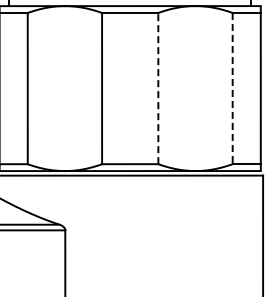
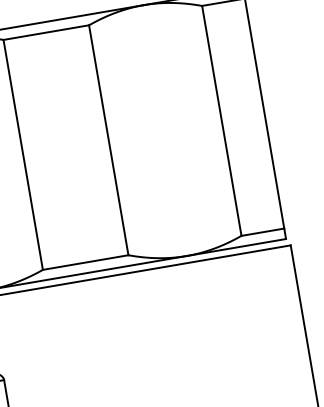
line: (158, 88) -> (108, 140), dashed -> solid
line: (232, 88) -> (221, 120), dashed -> solid

